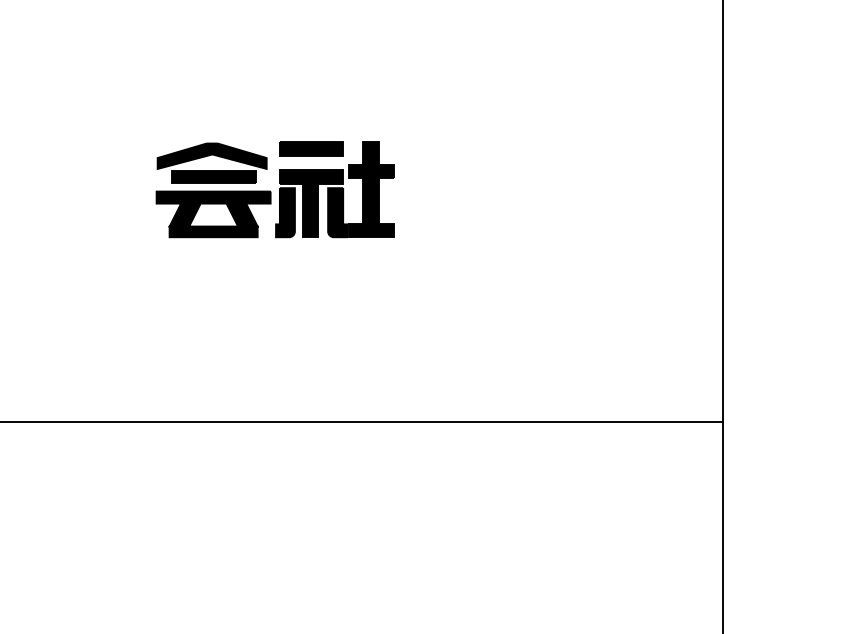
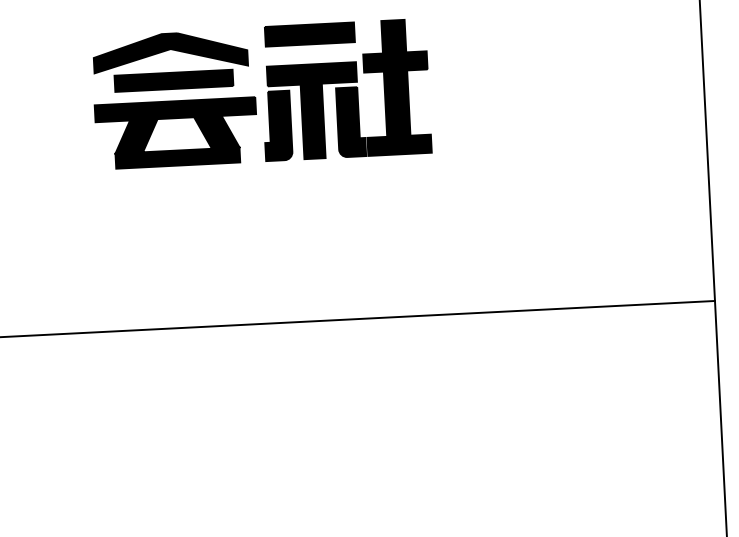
part: (274, 189) -> (260, 94), size x1.43

